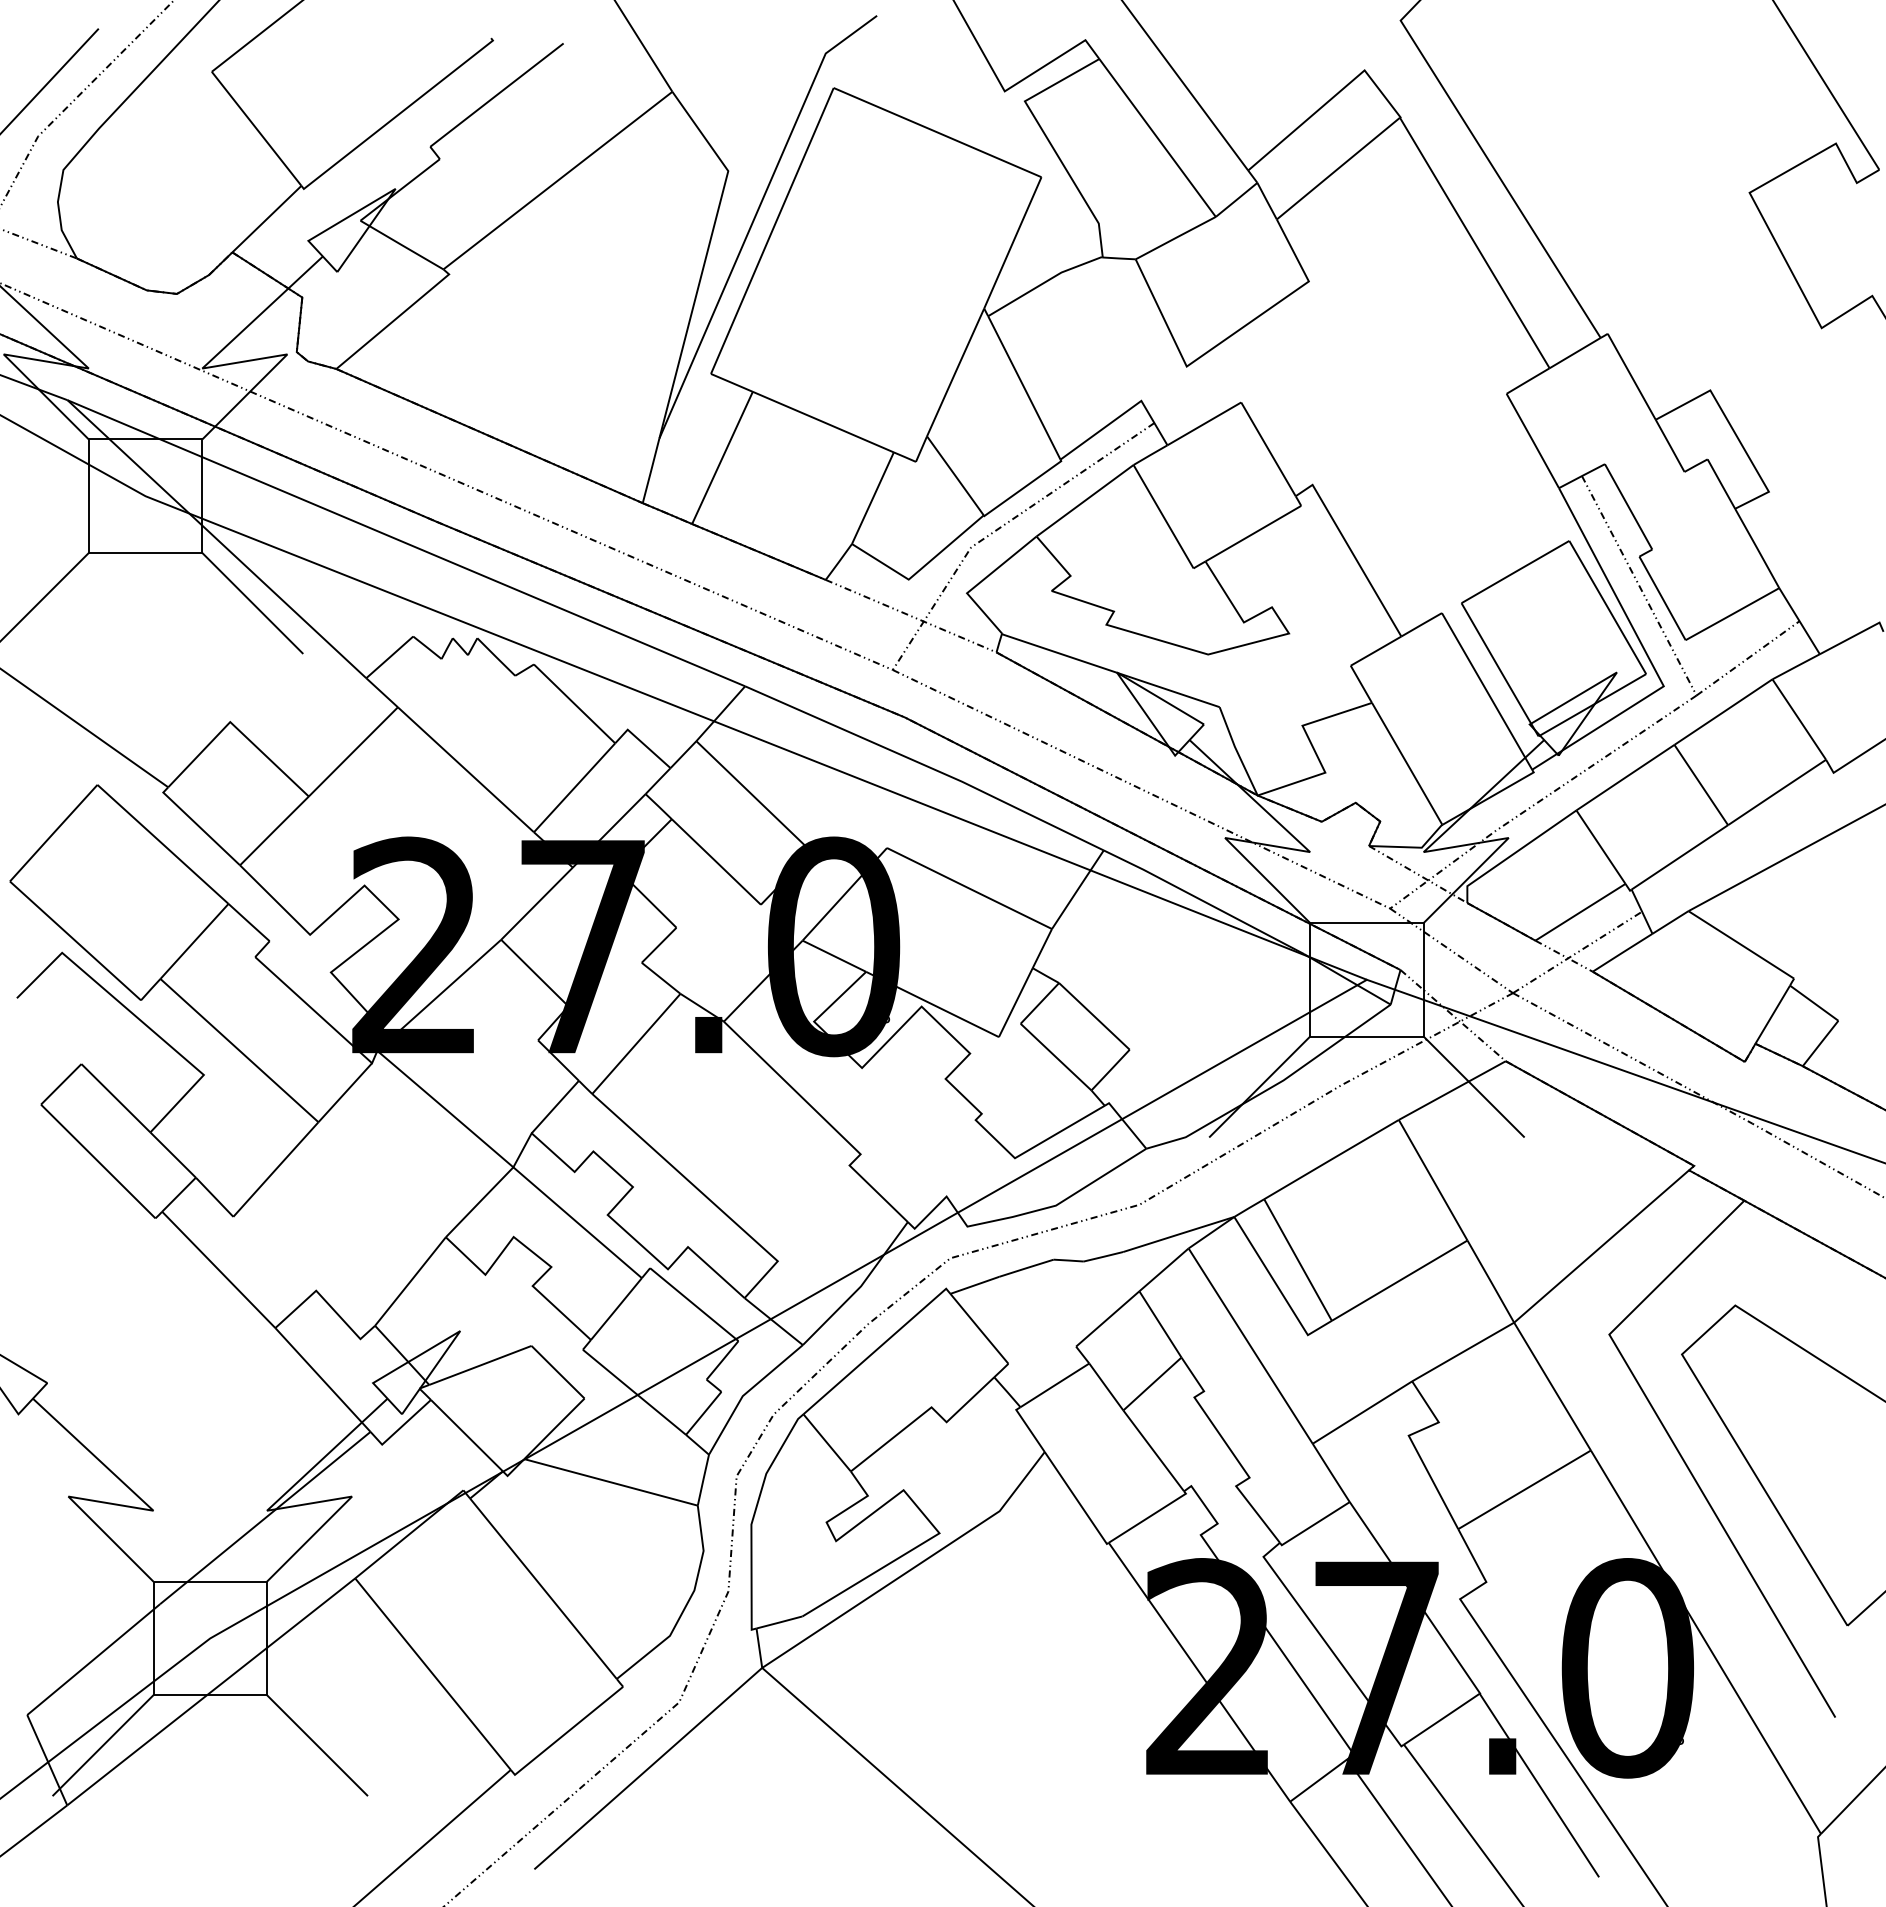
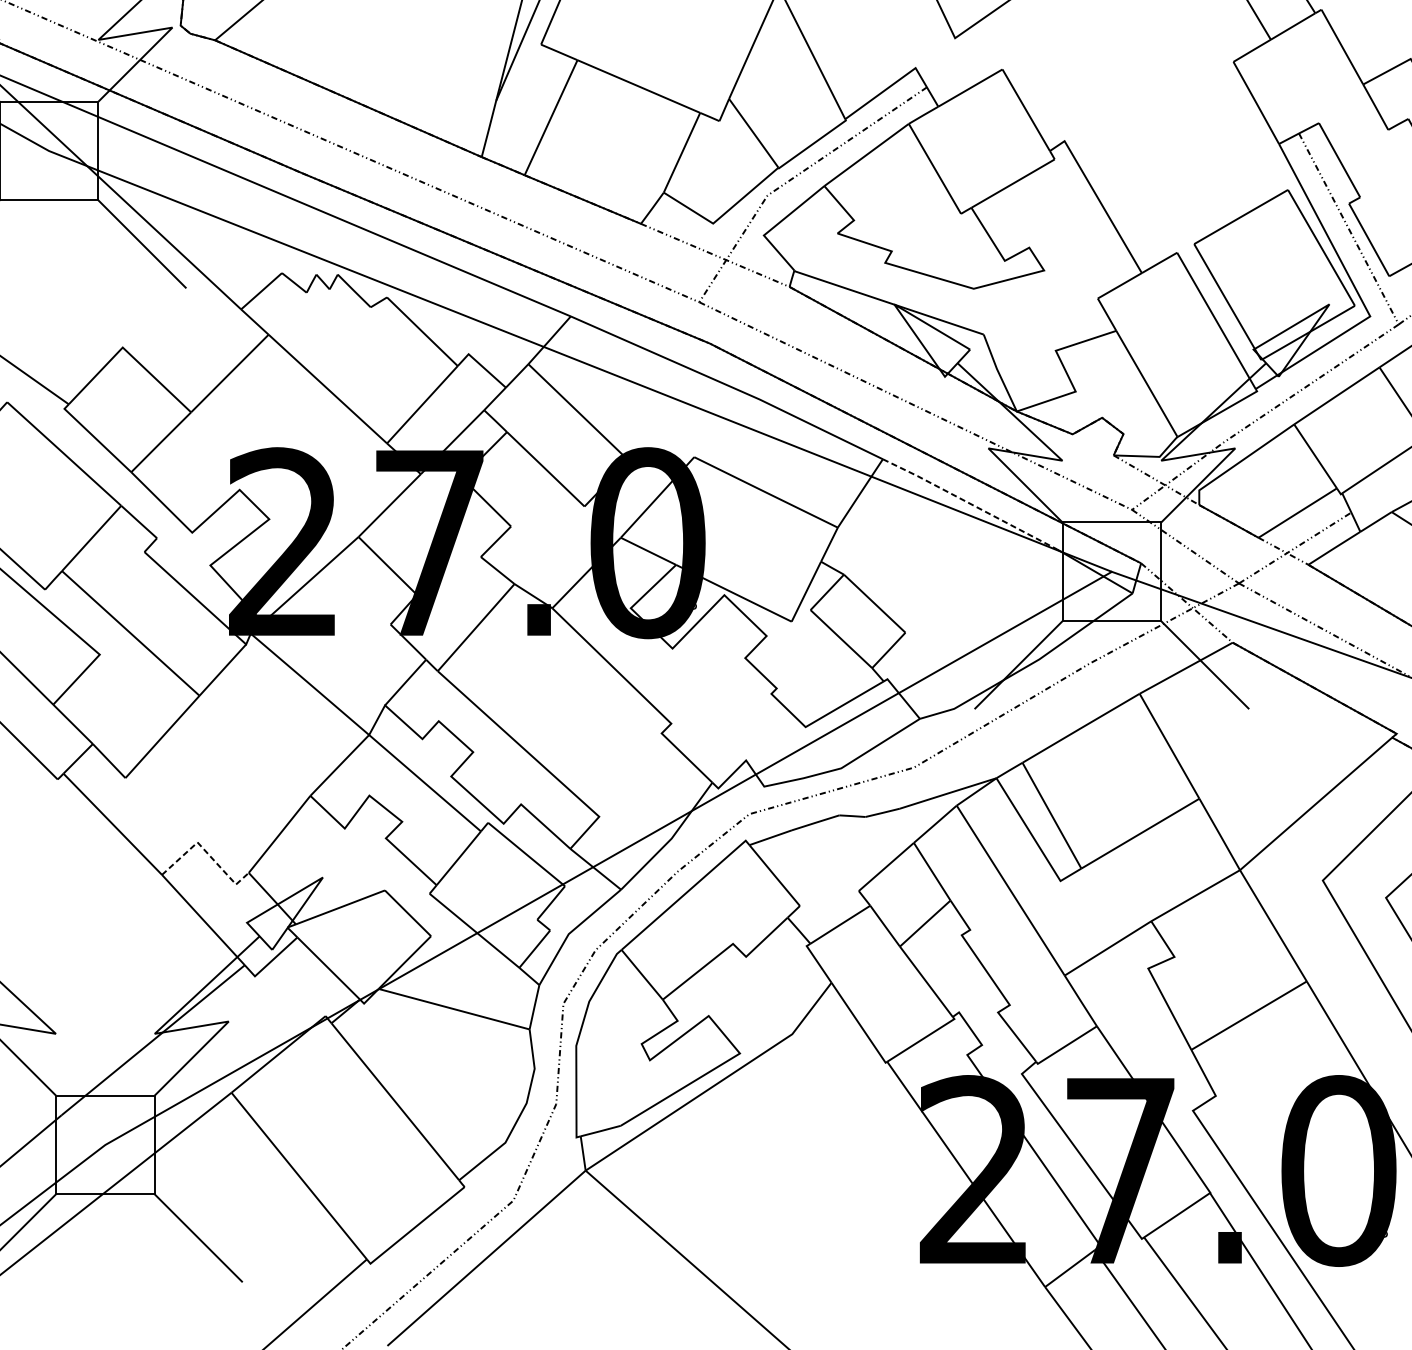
line: (1203, 901) -> (969, 503), solid -> dashed
line: (326, 1301) -> (206, 851), solid -> dashed

